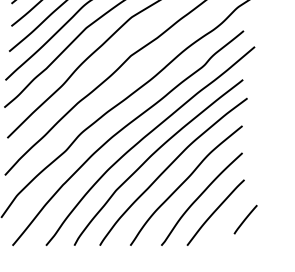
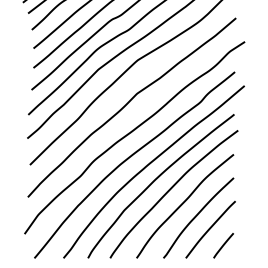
line: (245, 219) -> (223, 245), moved

